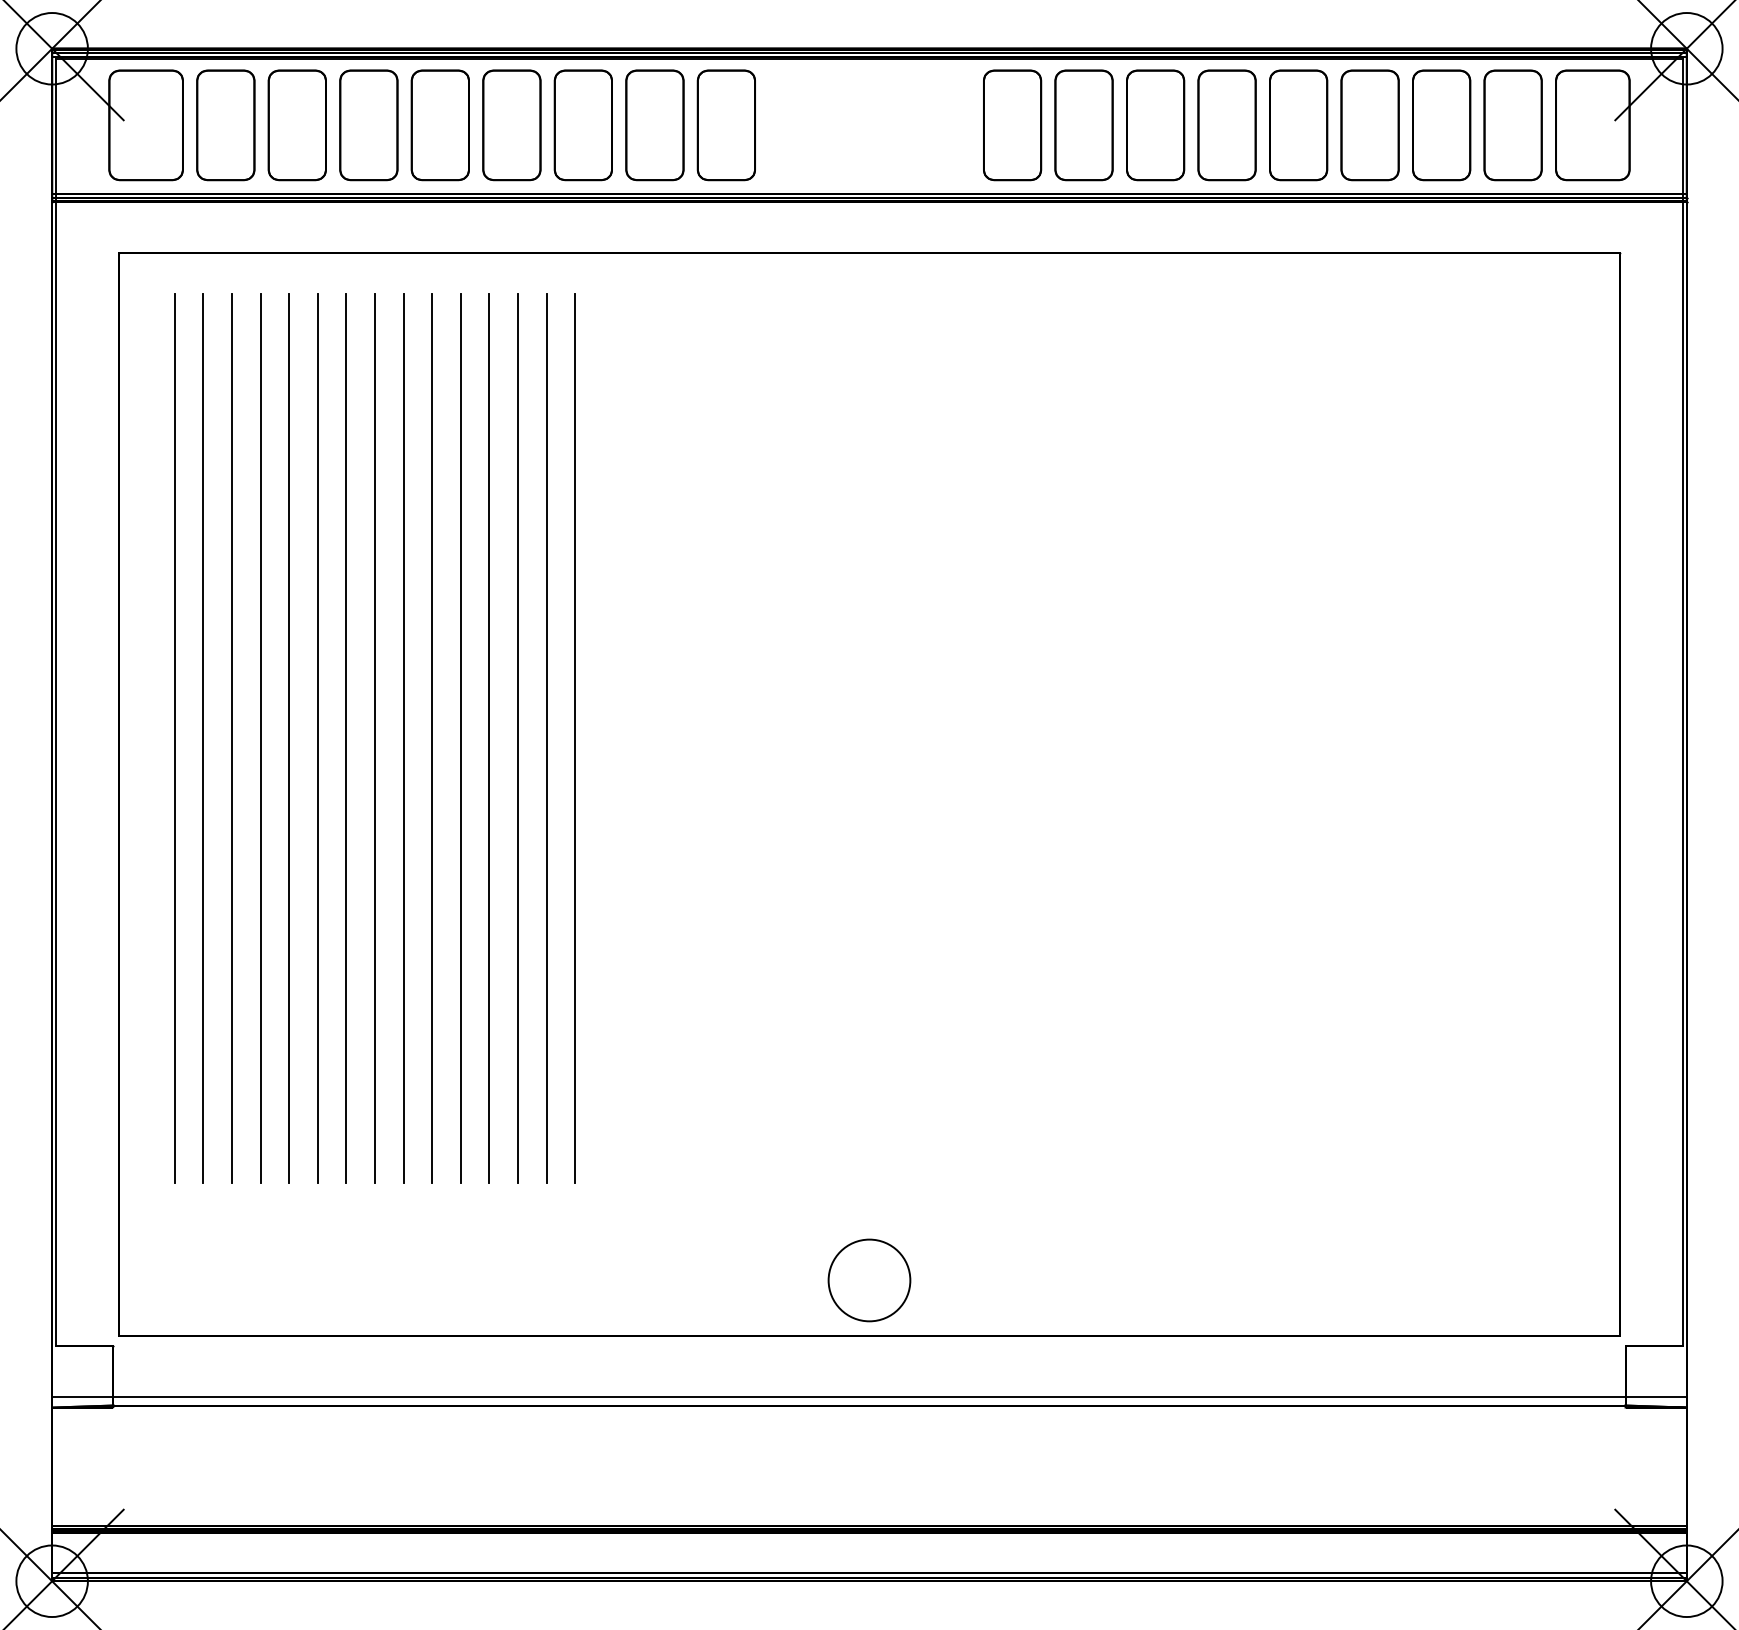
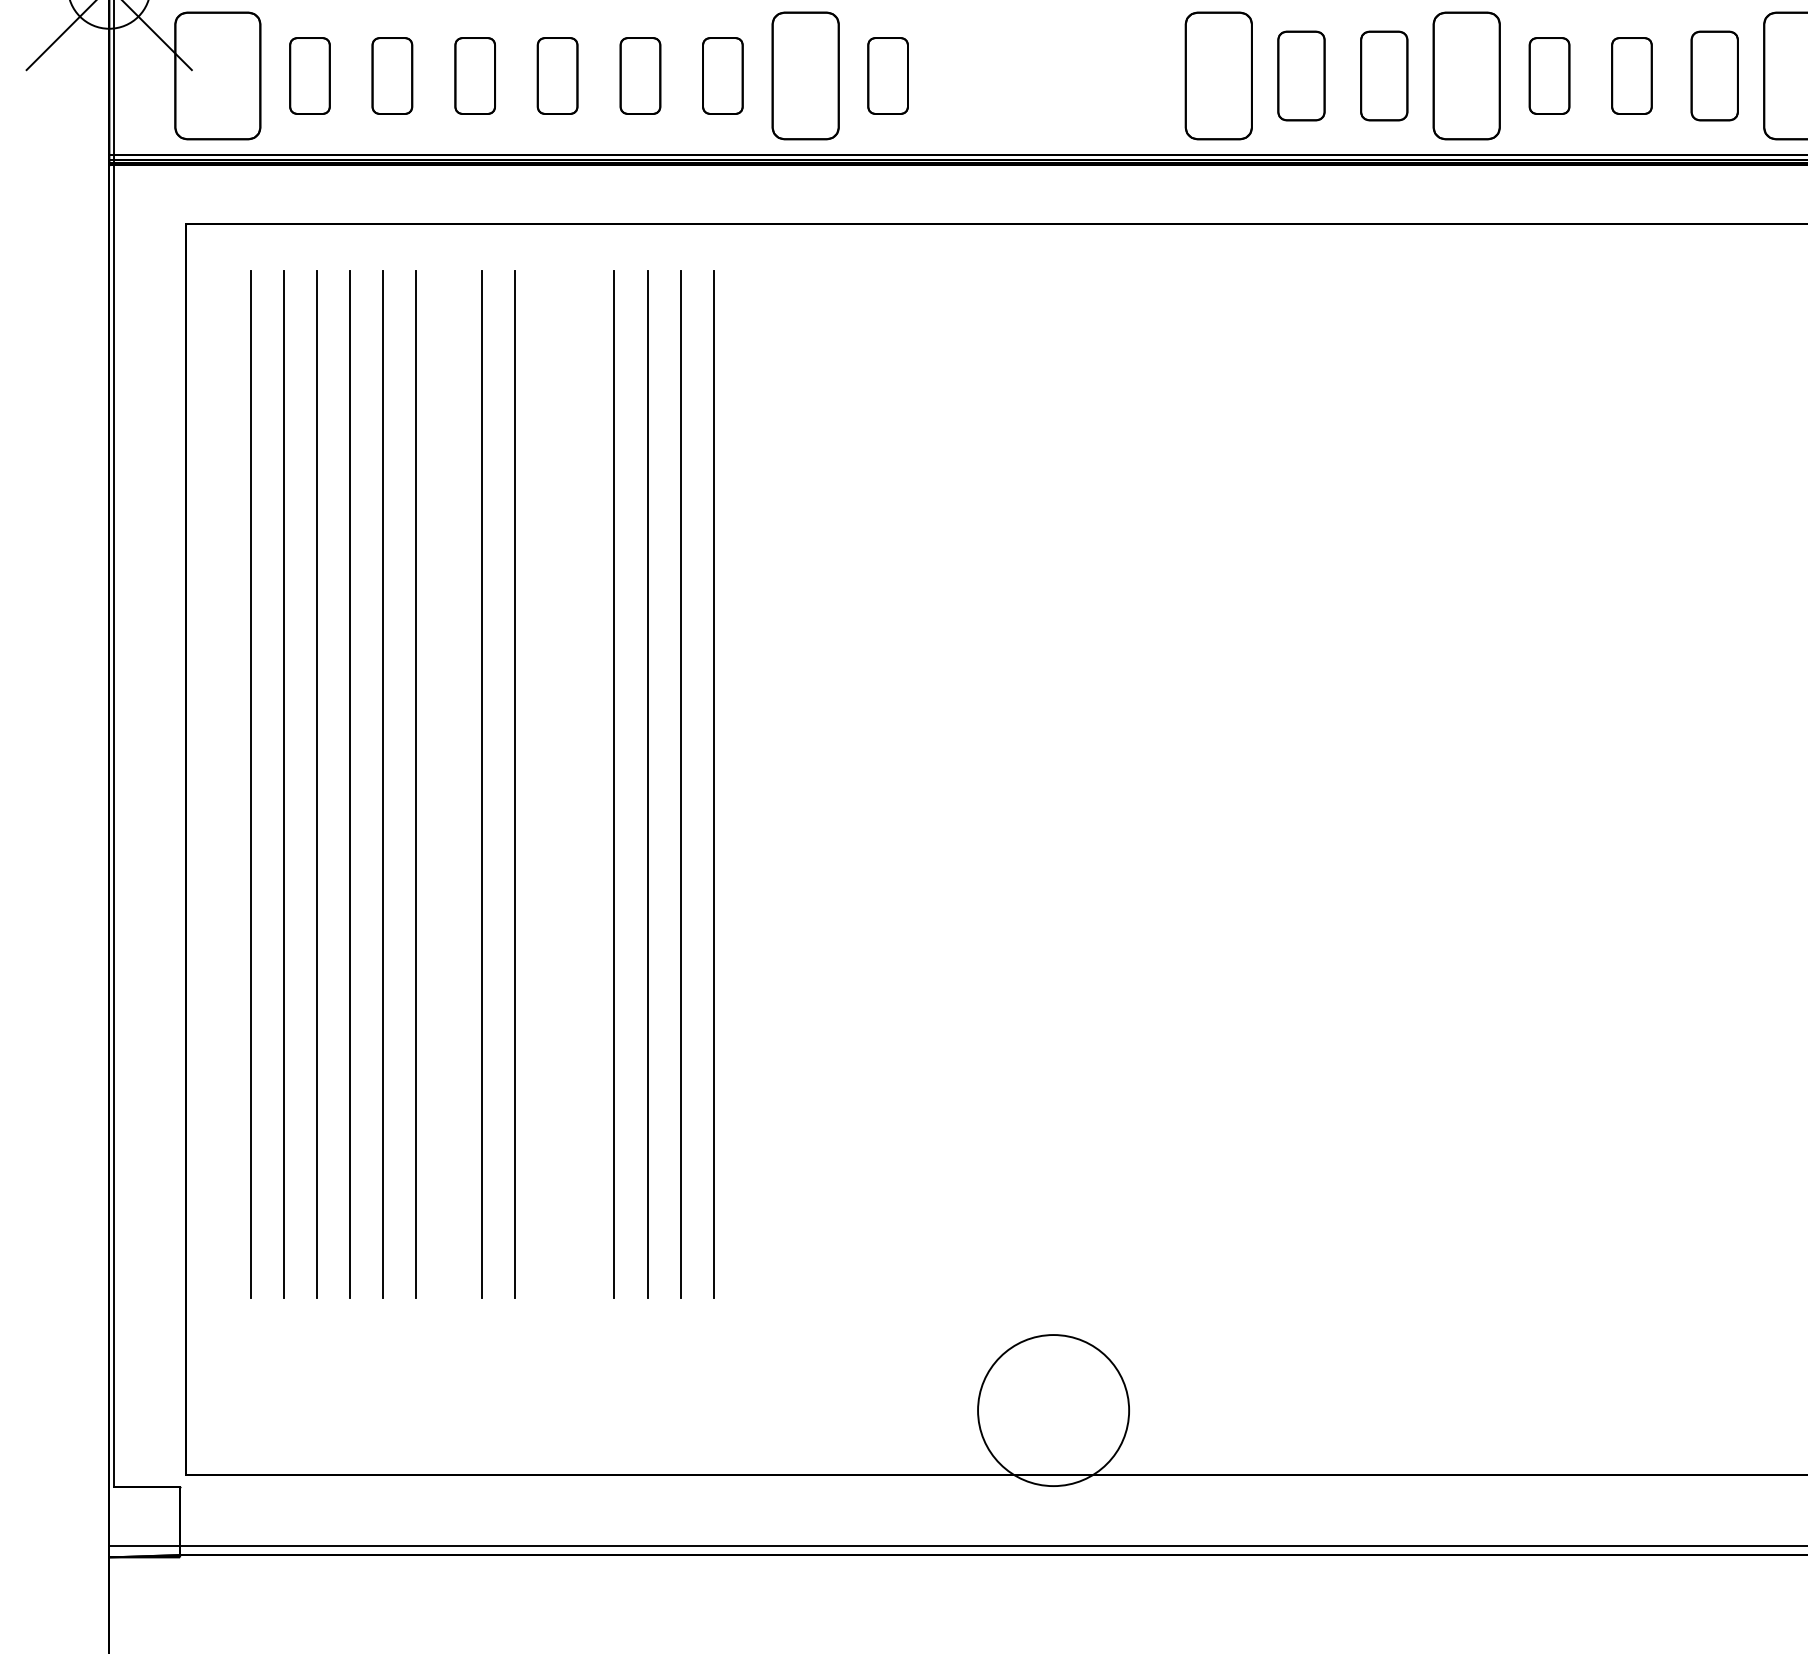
part: (225, 125) -> (309, 76), size x0.6
part: (296, 125) -> (391, 76), size x0.6
part: (368, 125) -> (474, 76), size x0.6
part: (439, 125) -> (556, 76), size x0.6
part: (511, 125) -> (639, 76), size x0.6
part: (582, 125) -> (722, 76), size x0.6
part: (725, 125) -> (887, 76), size x0.6
part: (1083, 125) -> (1300, 76), size x0.7
part: (1155, 125) -> (1384, 76), size x0.7
part: (1298, 125) -> (1549, 76), size x0.6
part: (1369, 125) -> (1631, 76), size x0.6
part: (1441, 125) -> (1714, 76), size x0.7
line: (346, 737) -> (449, 783), removed
line: (432, 737) -> (548, 783), removed
line: (460, 737) -> (581, 783), removed
circle: (869, 1280) -> (1053, 1410), size x1.6

